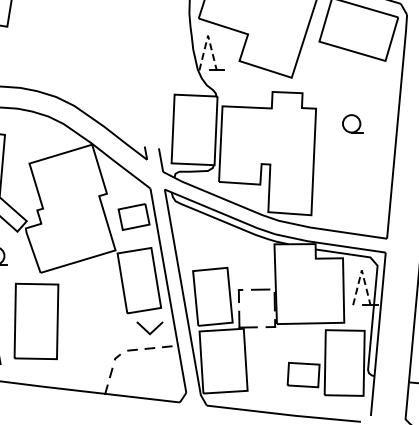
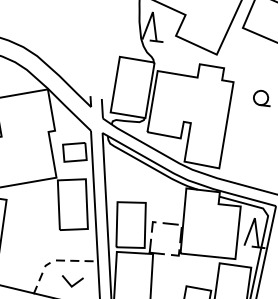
line: (208, 35) -> (153, 12), dashed -> solid
line: (361, 270) -> (254, 218), dashed -> solid
line: (147, 330) -> (70, 283), moved

